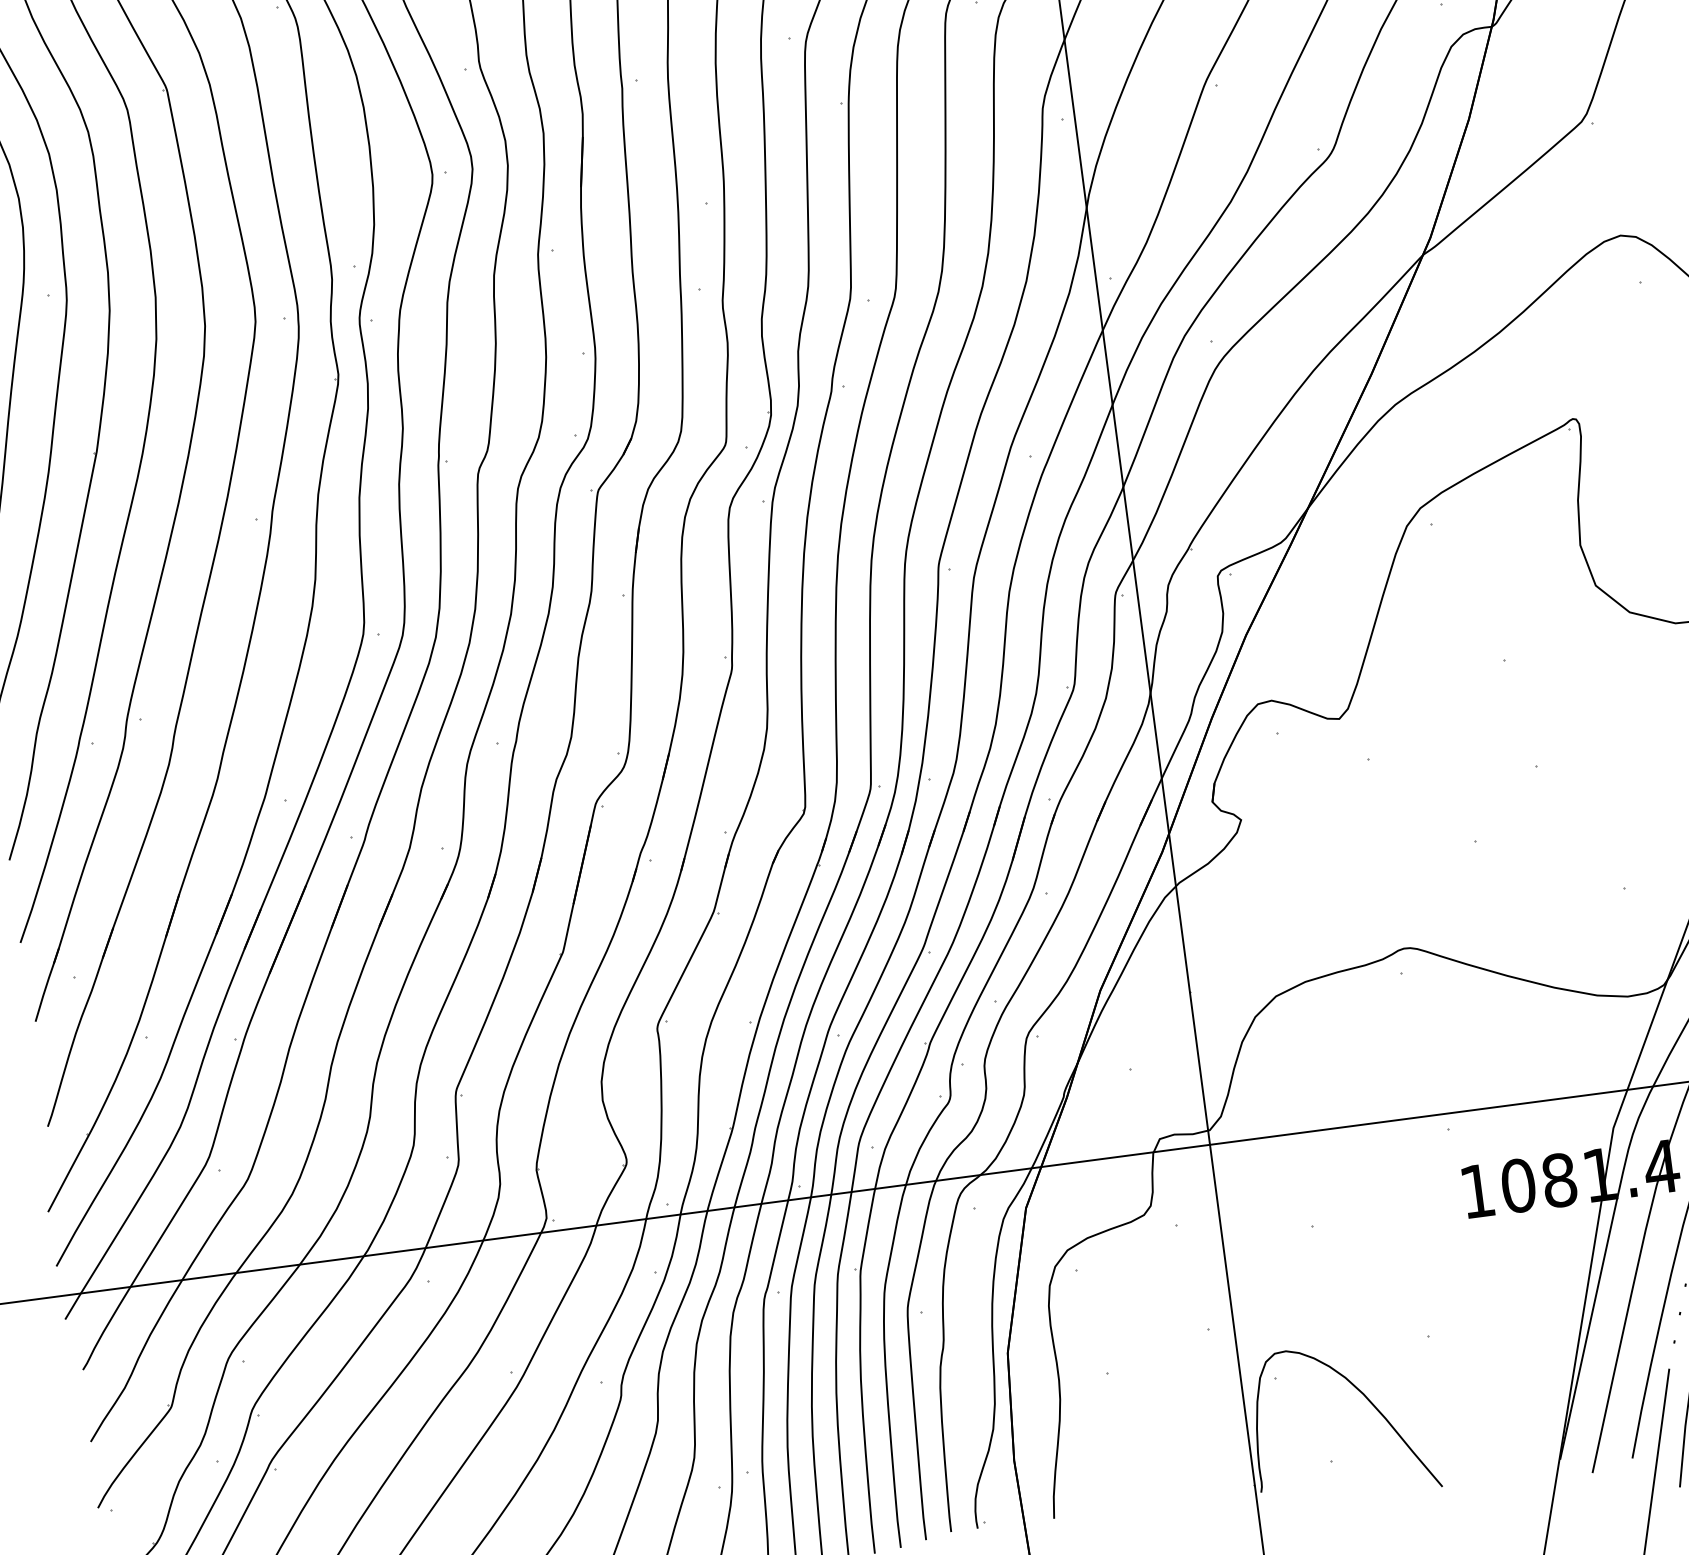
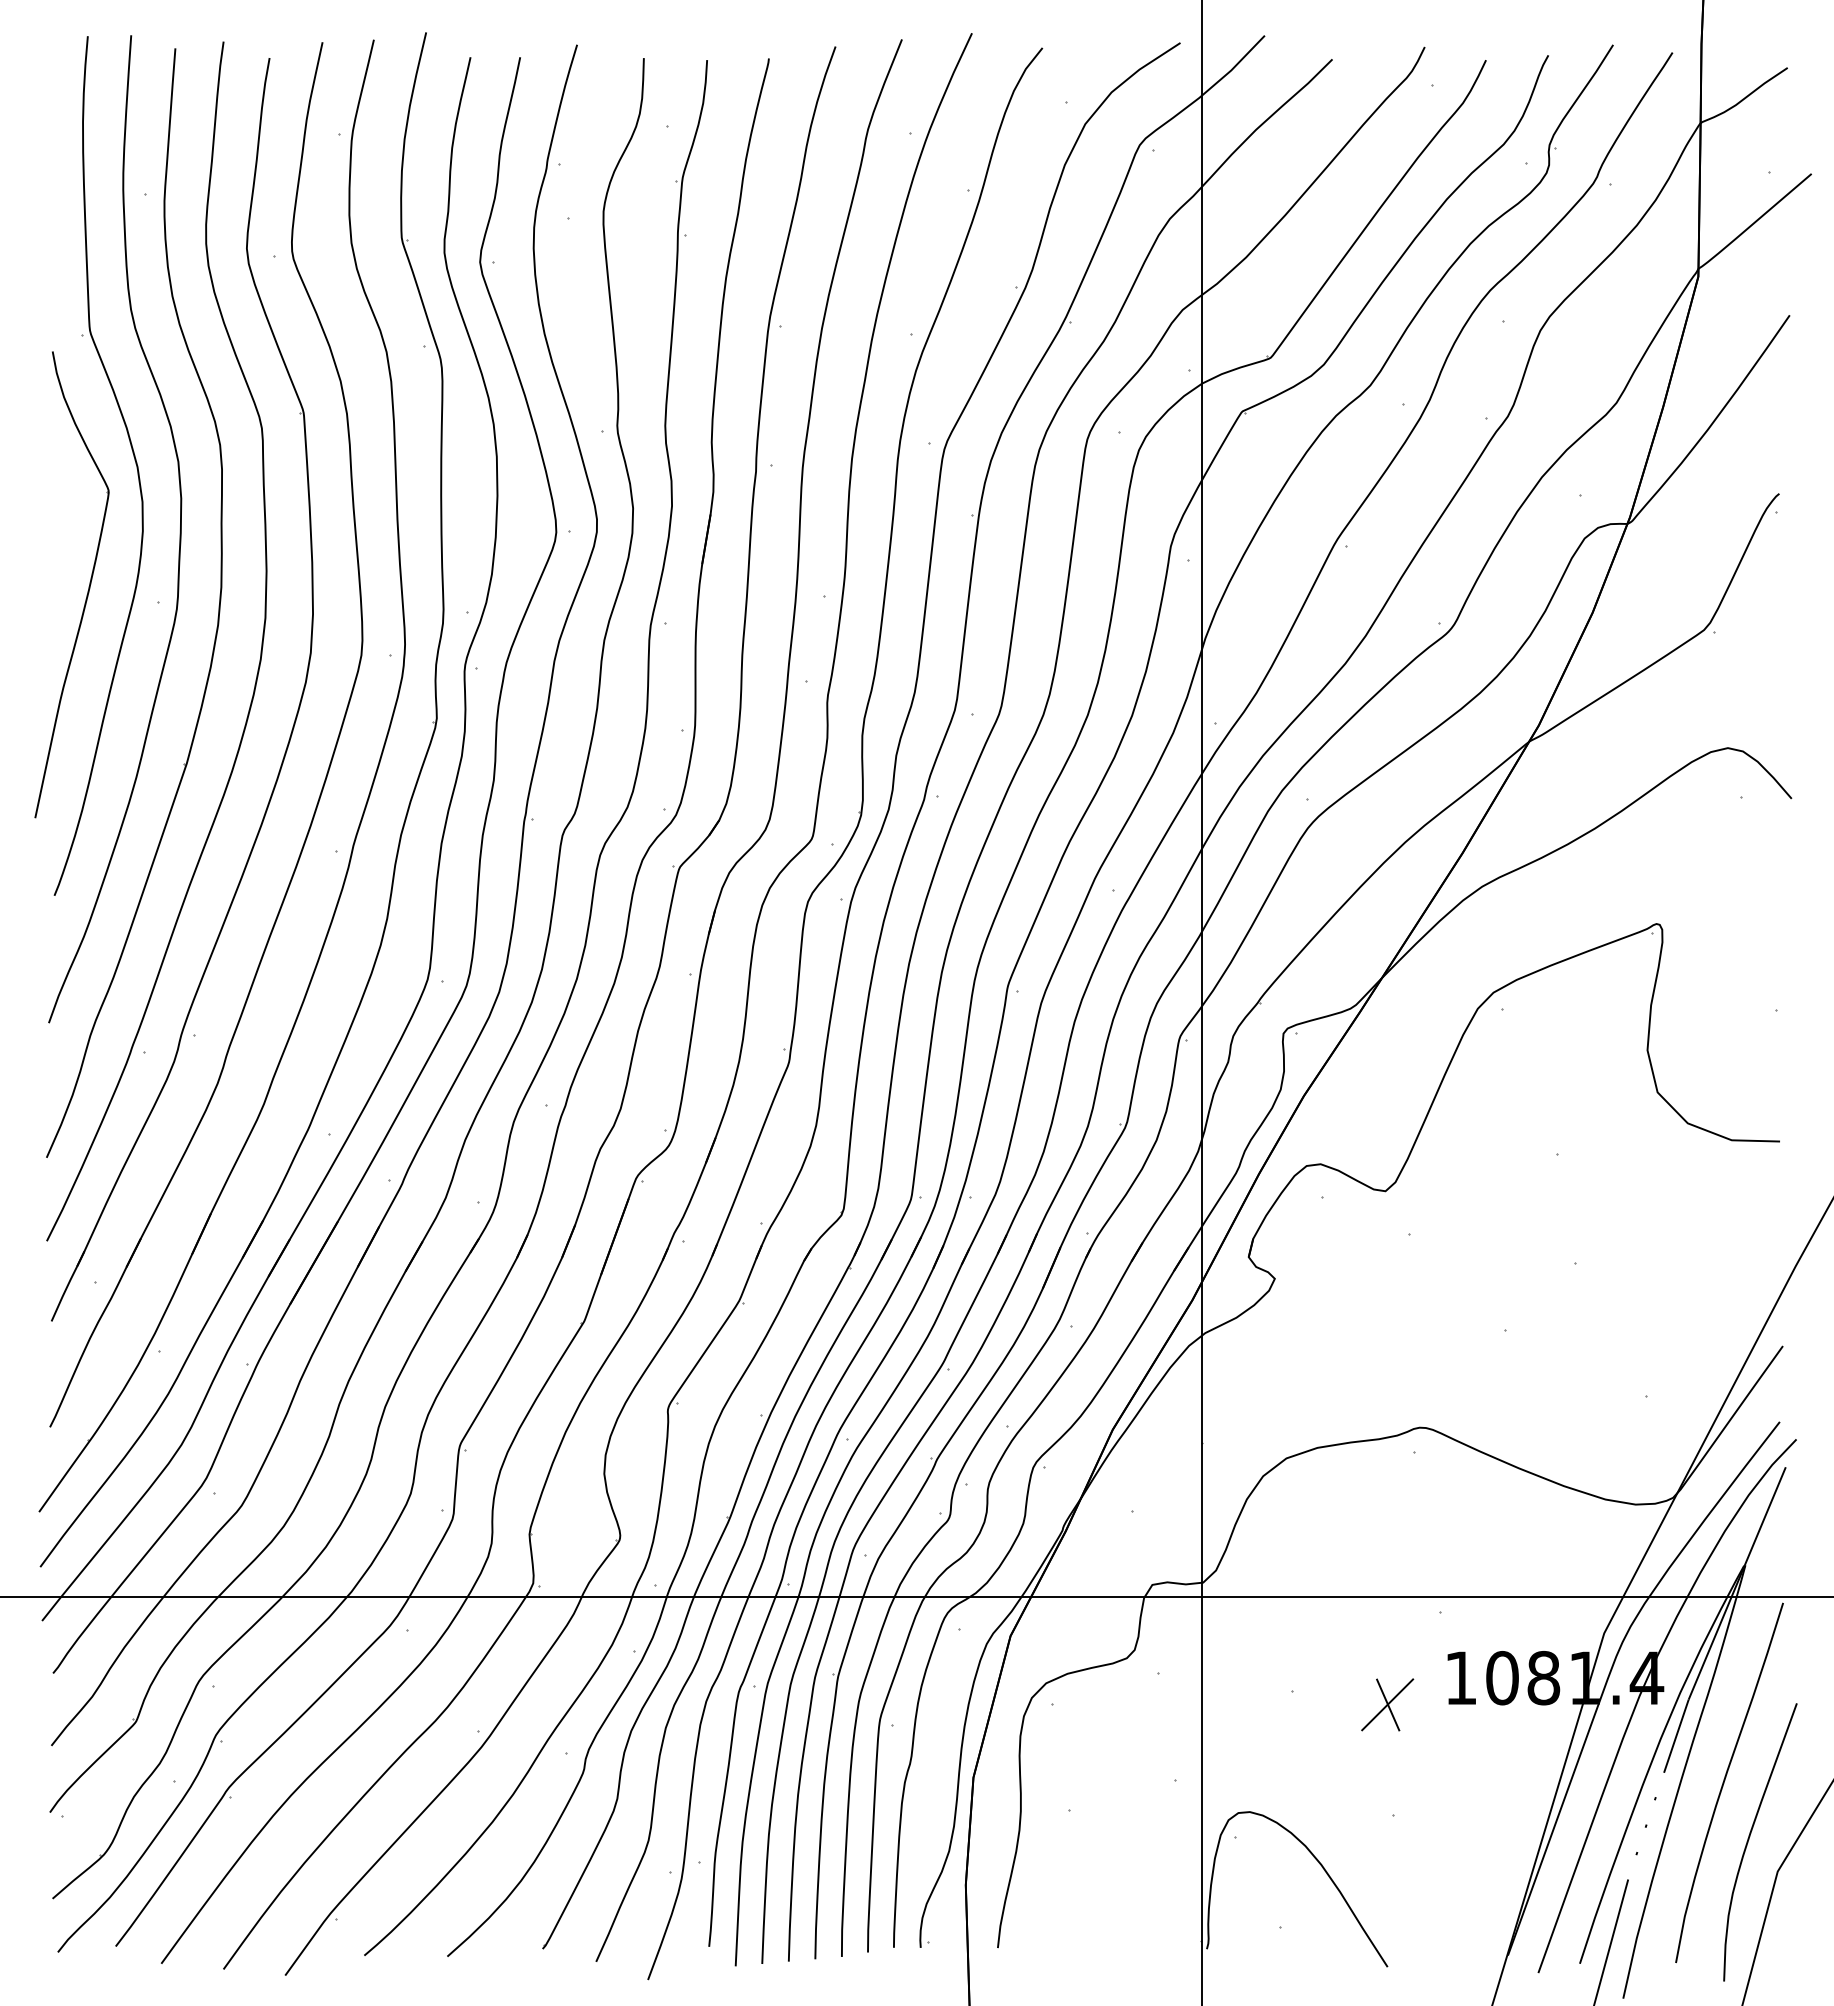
part: (1408, 1226) -> (1387, 1704), added

